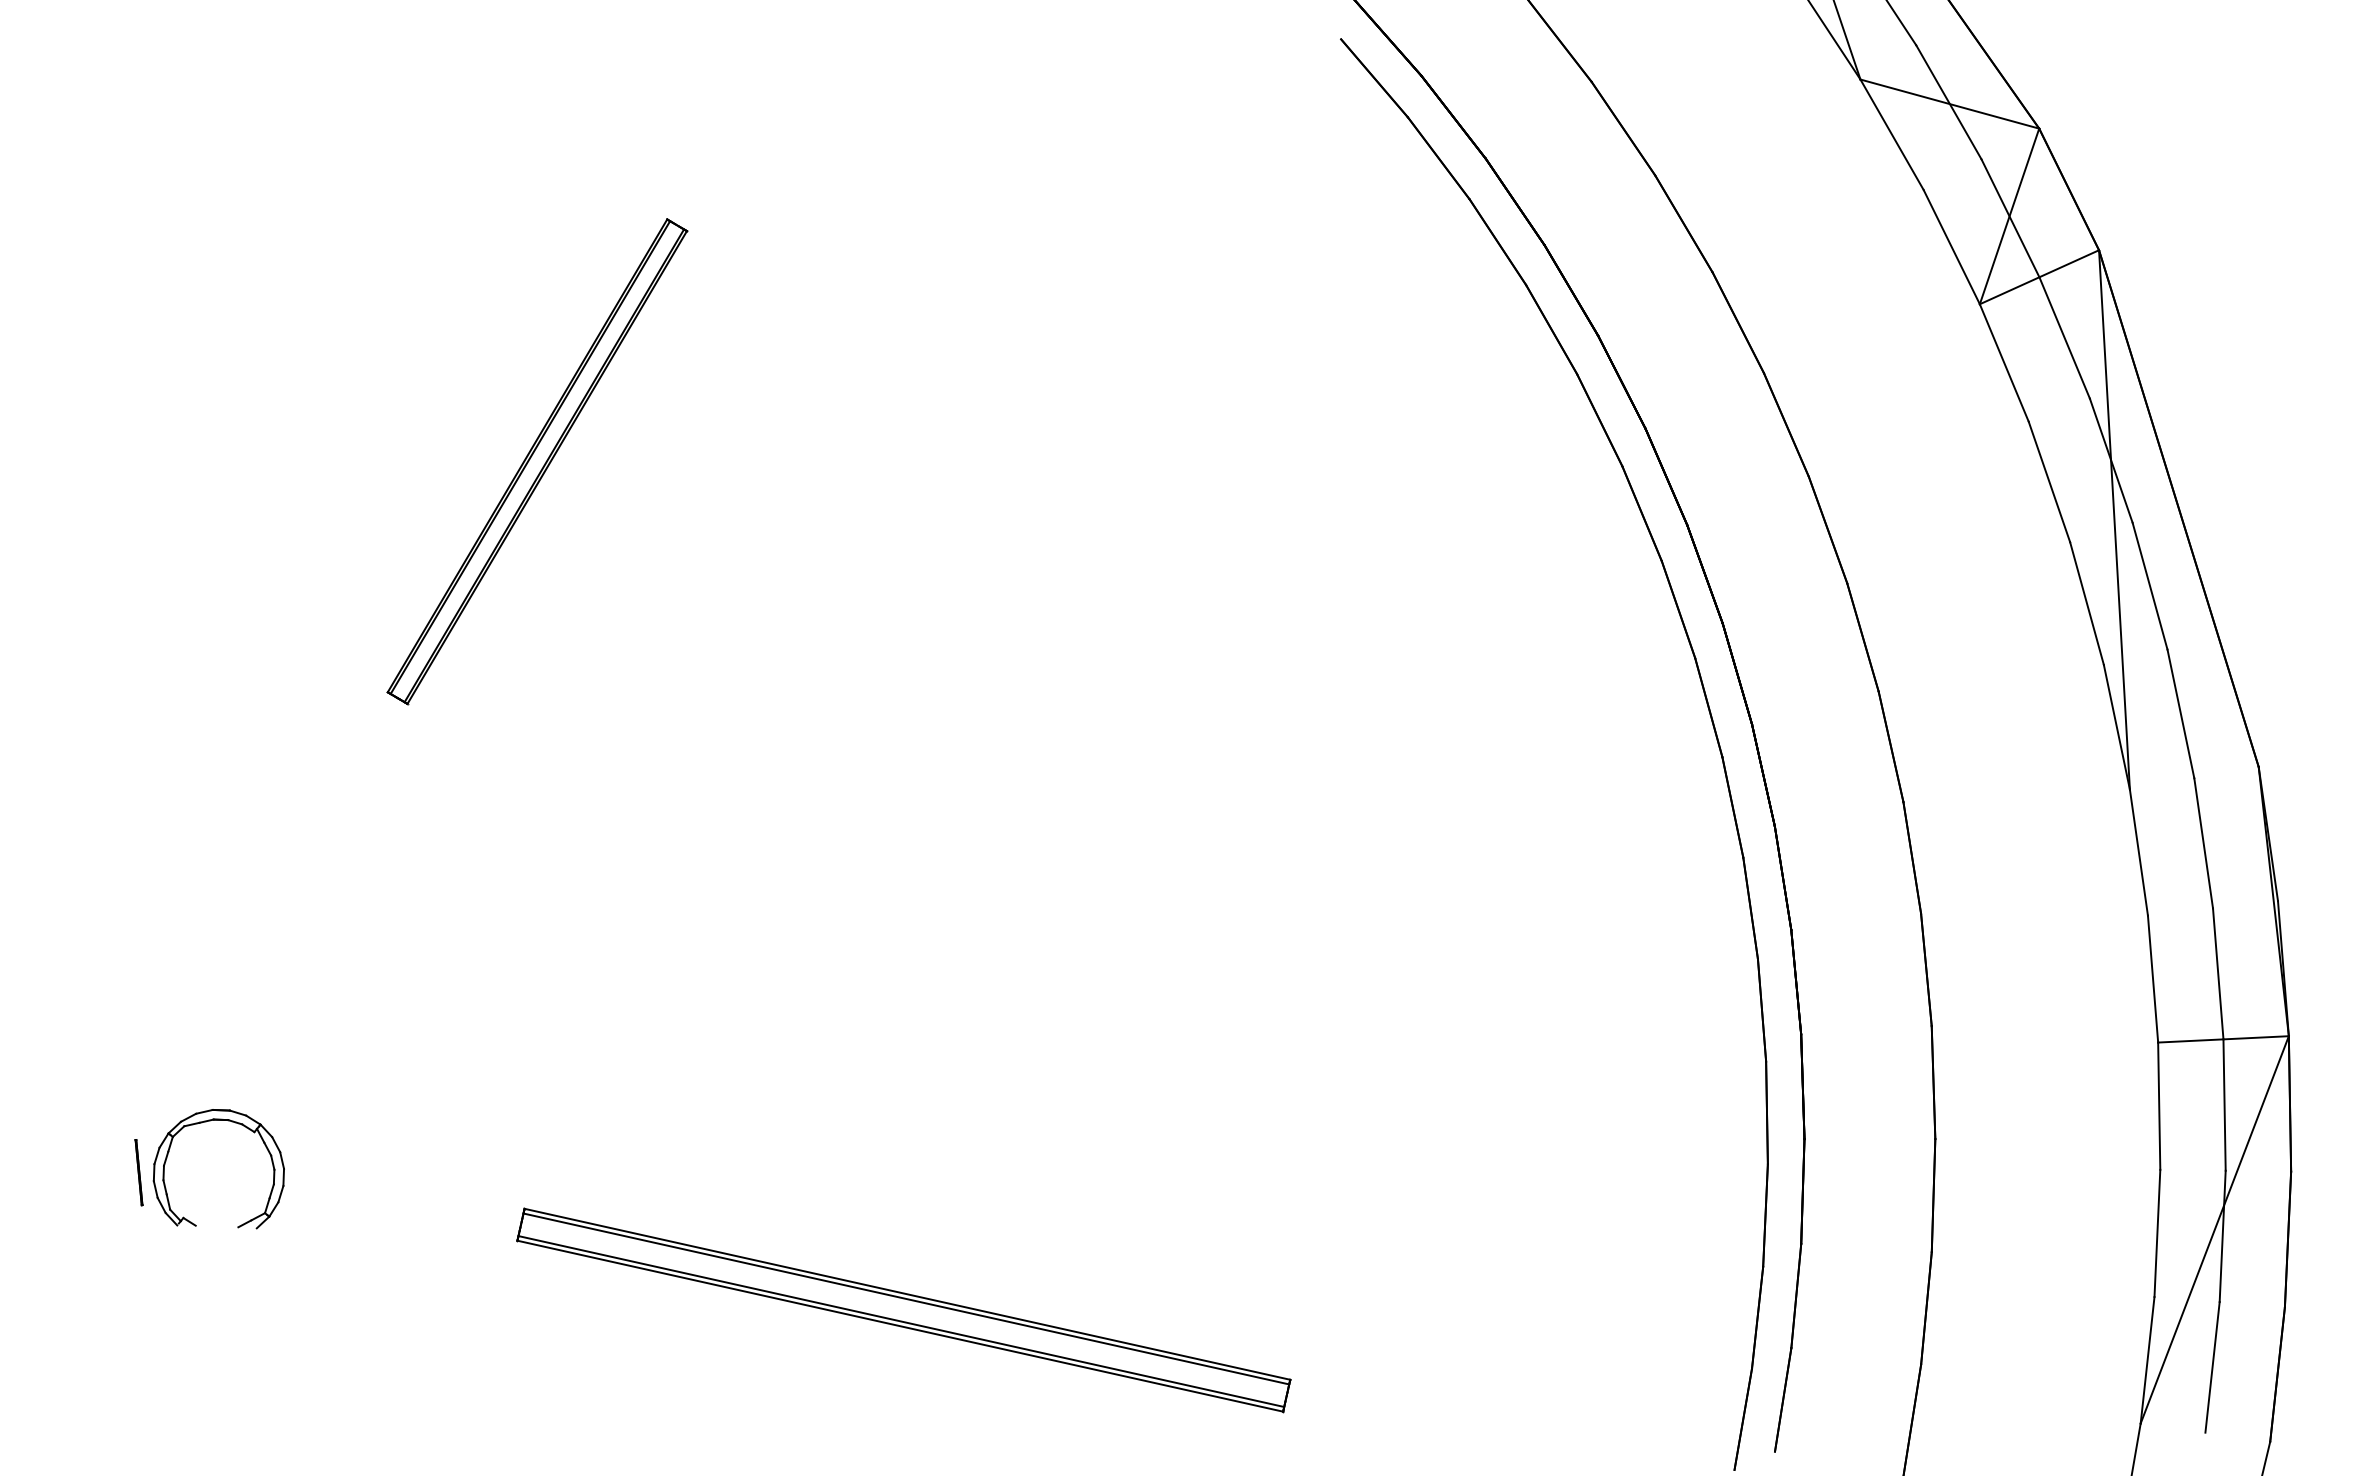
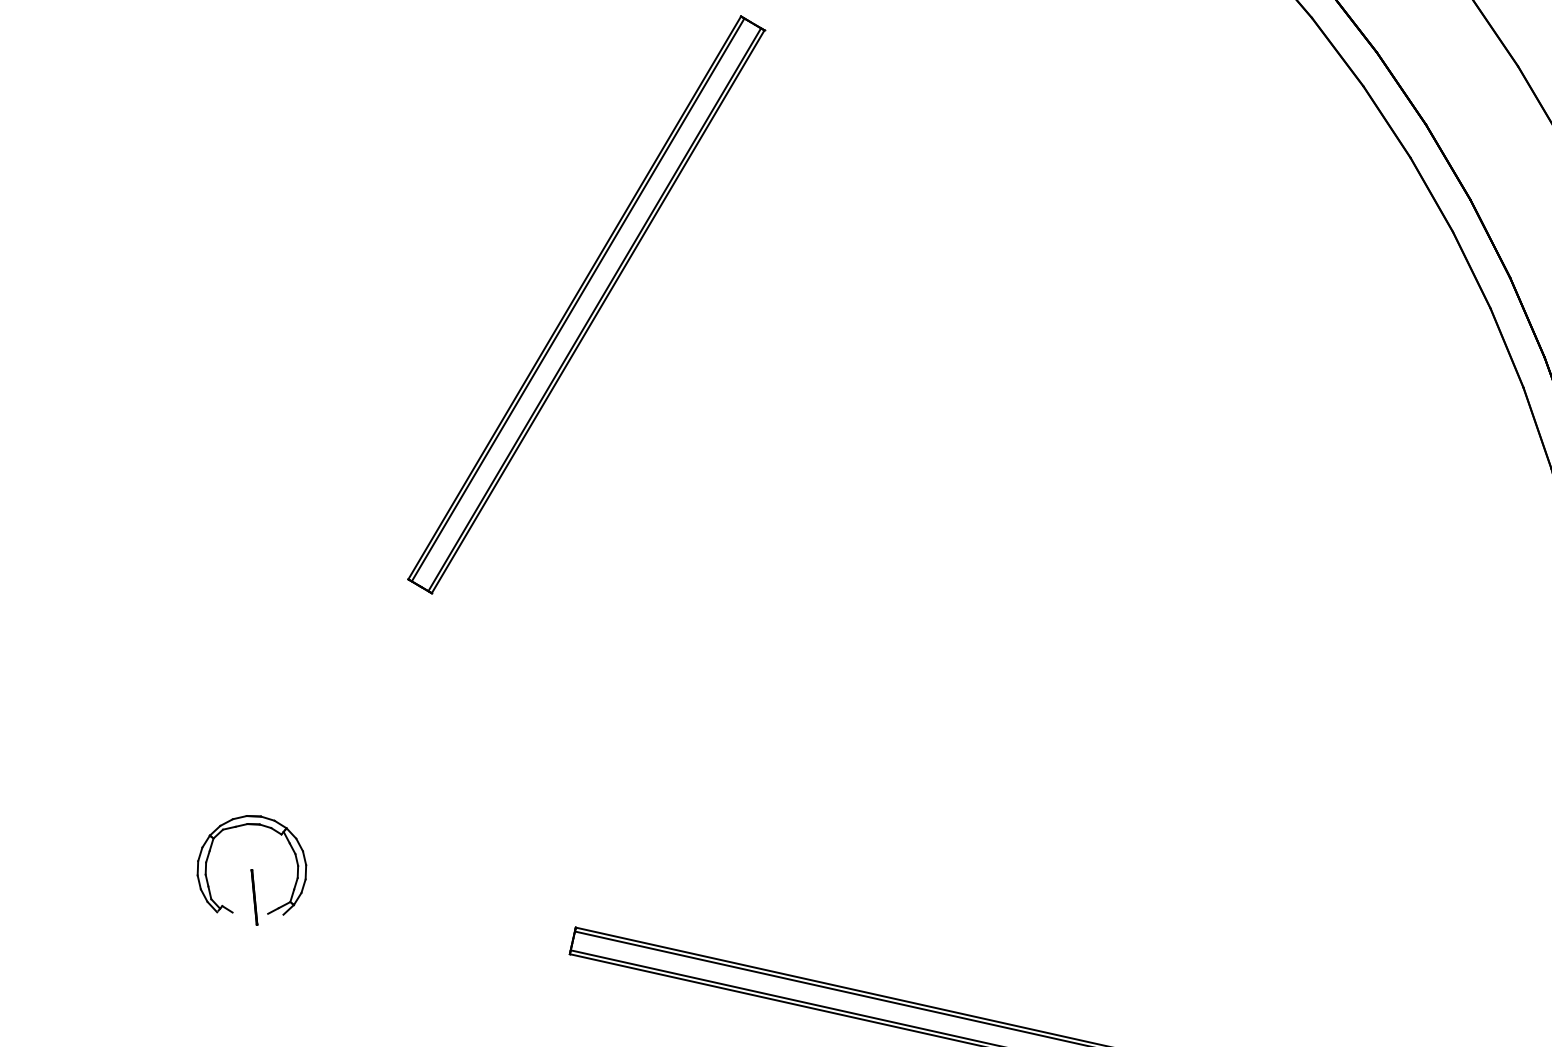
part: (537, 461) -> (586, 304), size x1.43
part: (206, 1122) -> (241, 826), moved

